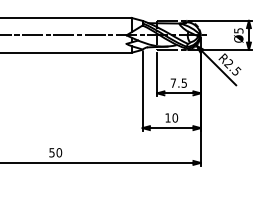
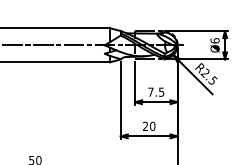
text: (238, 30) -> (214, 40), Ø5 -> Ø6
text: (167, 117) -> (145, 125), 10 -> 20

